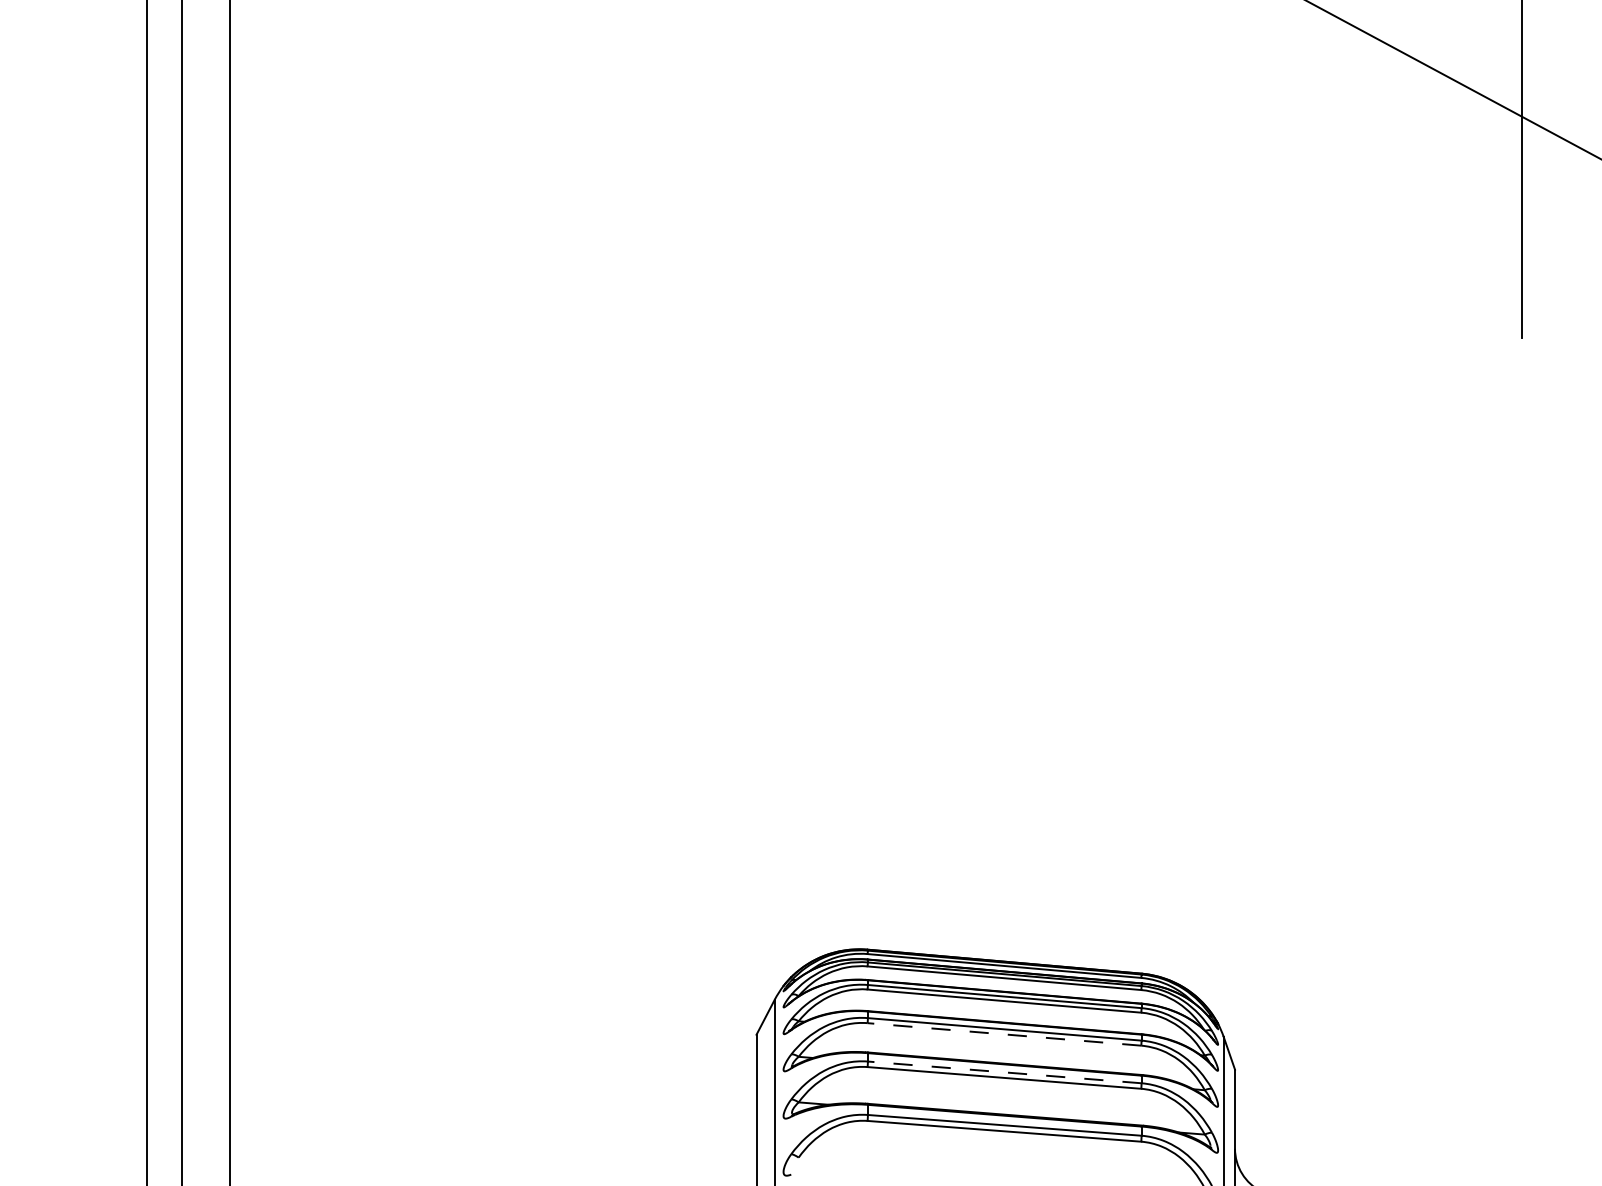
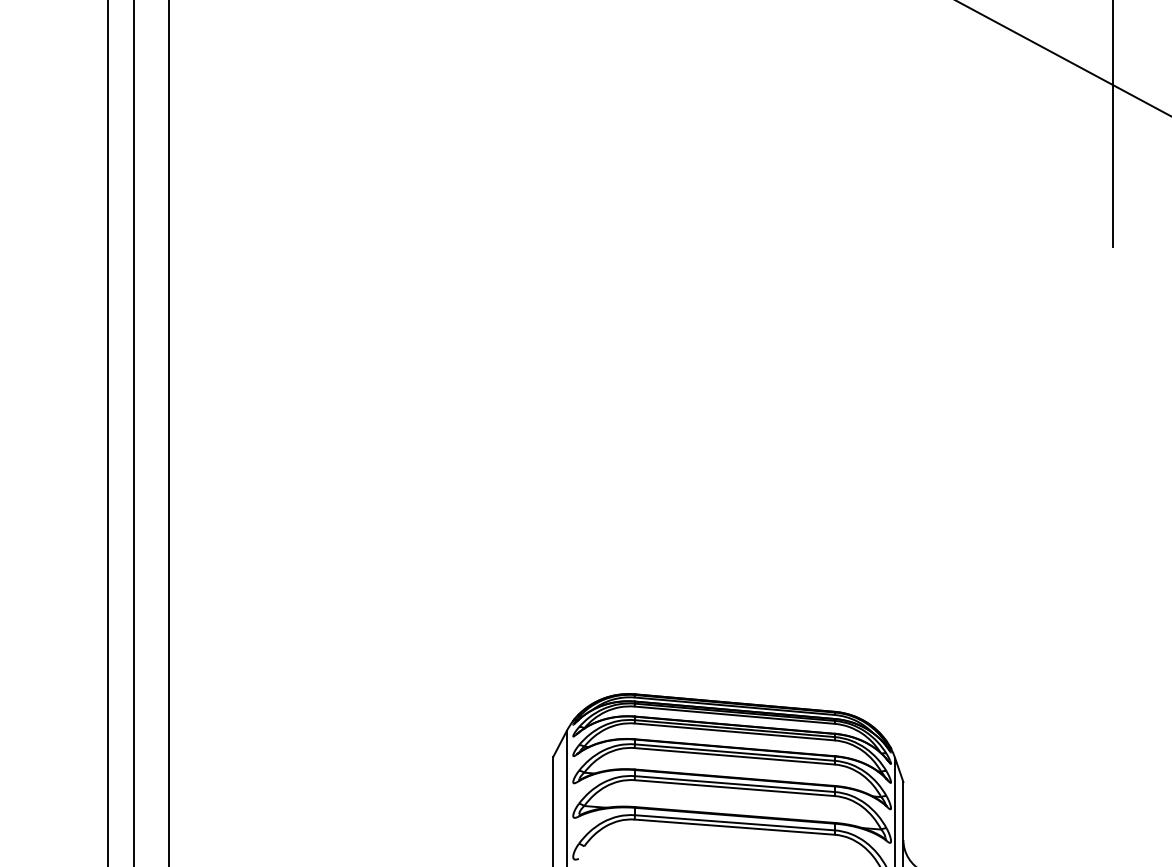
line: (1003, 1034) -> (734, 756), dashed -> solid
line: (1004, 1072) -> (734, 784), dashed -> solid

